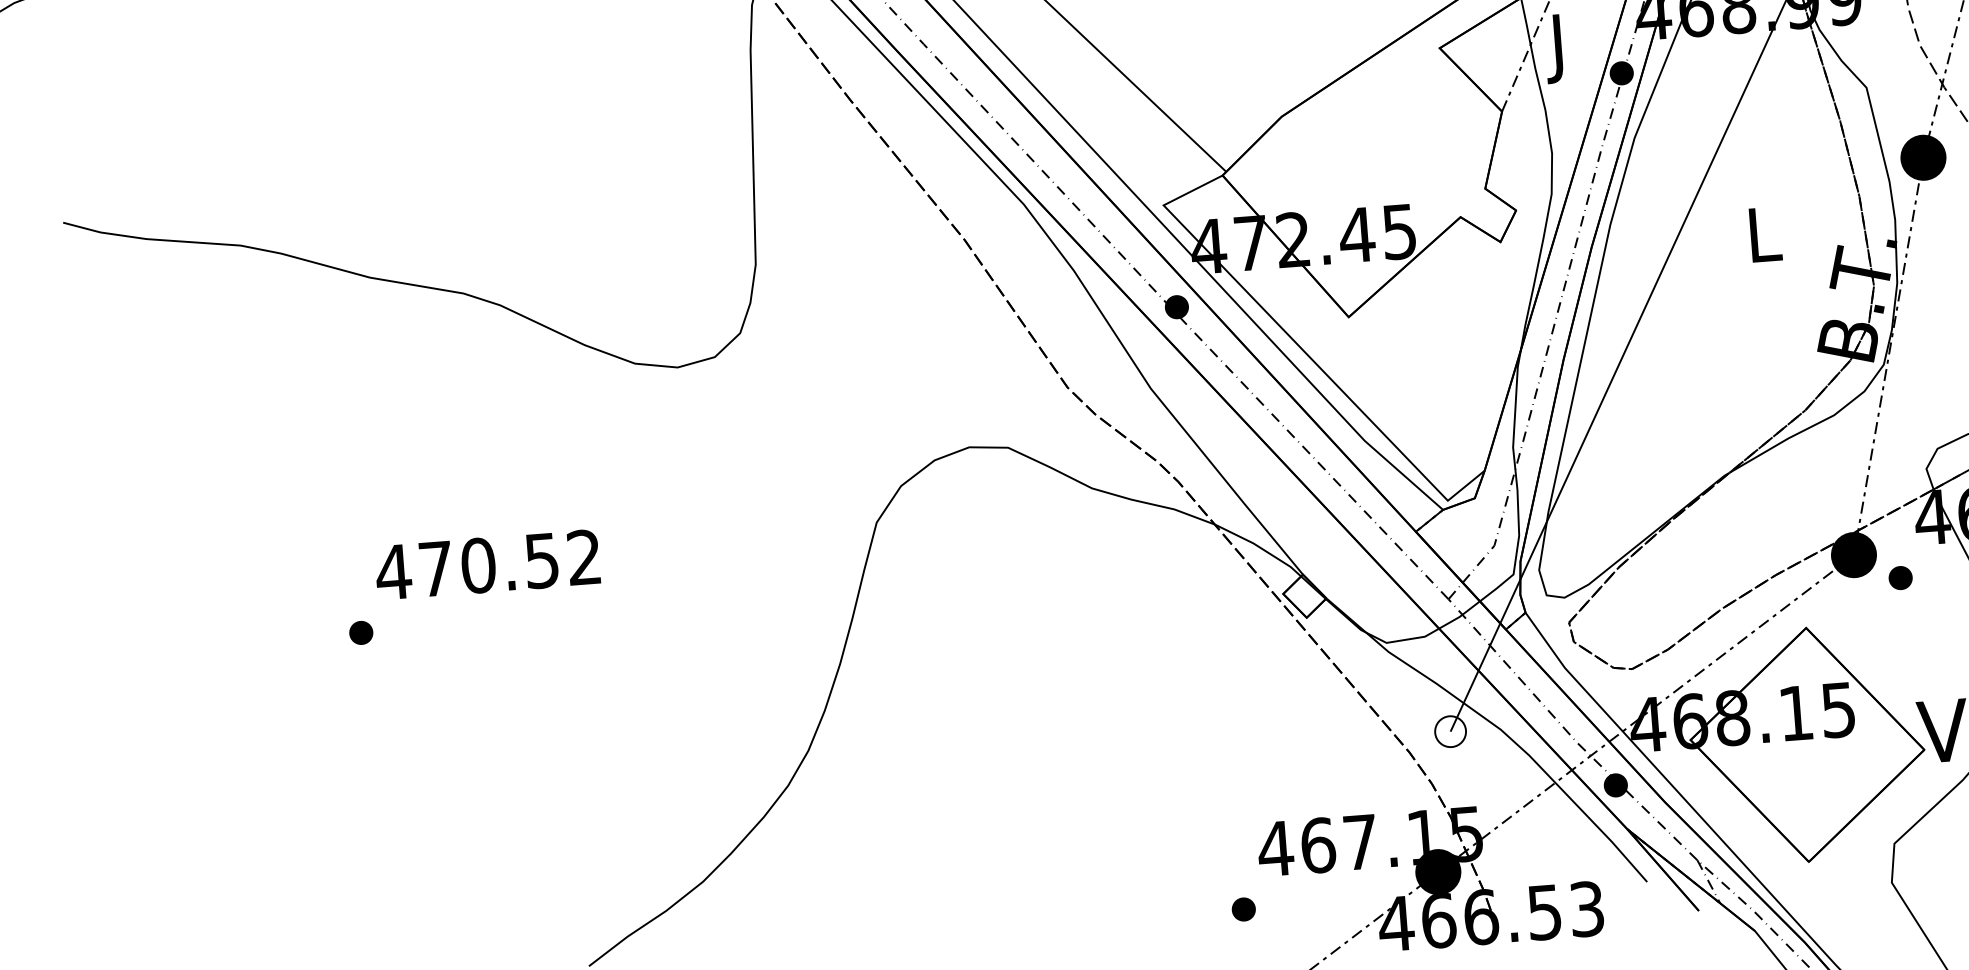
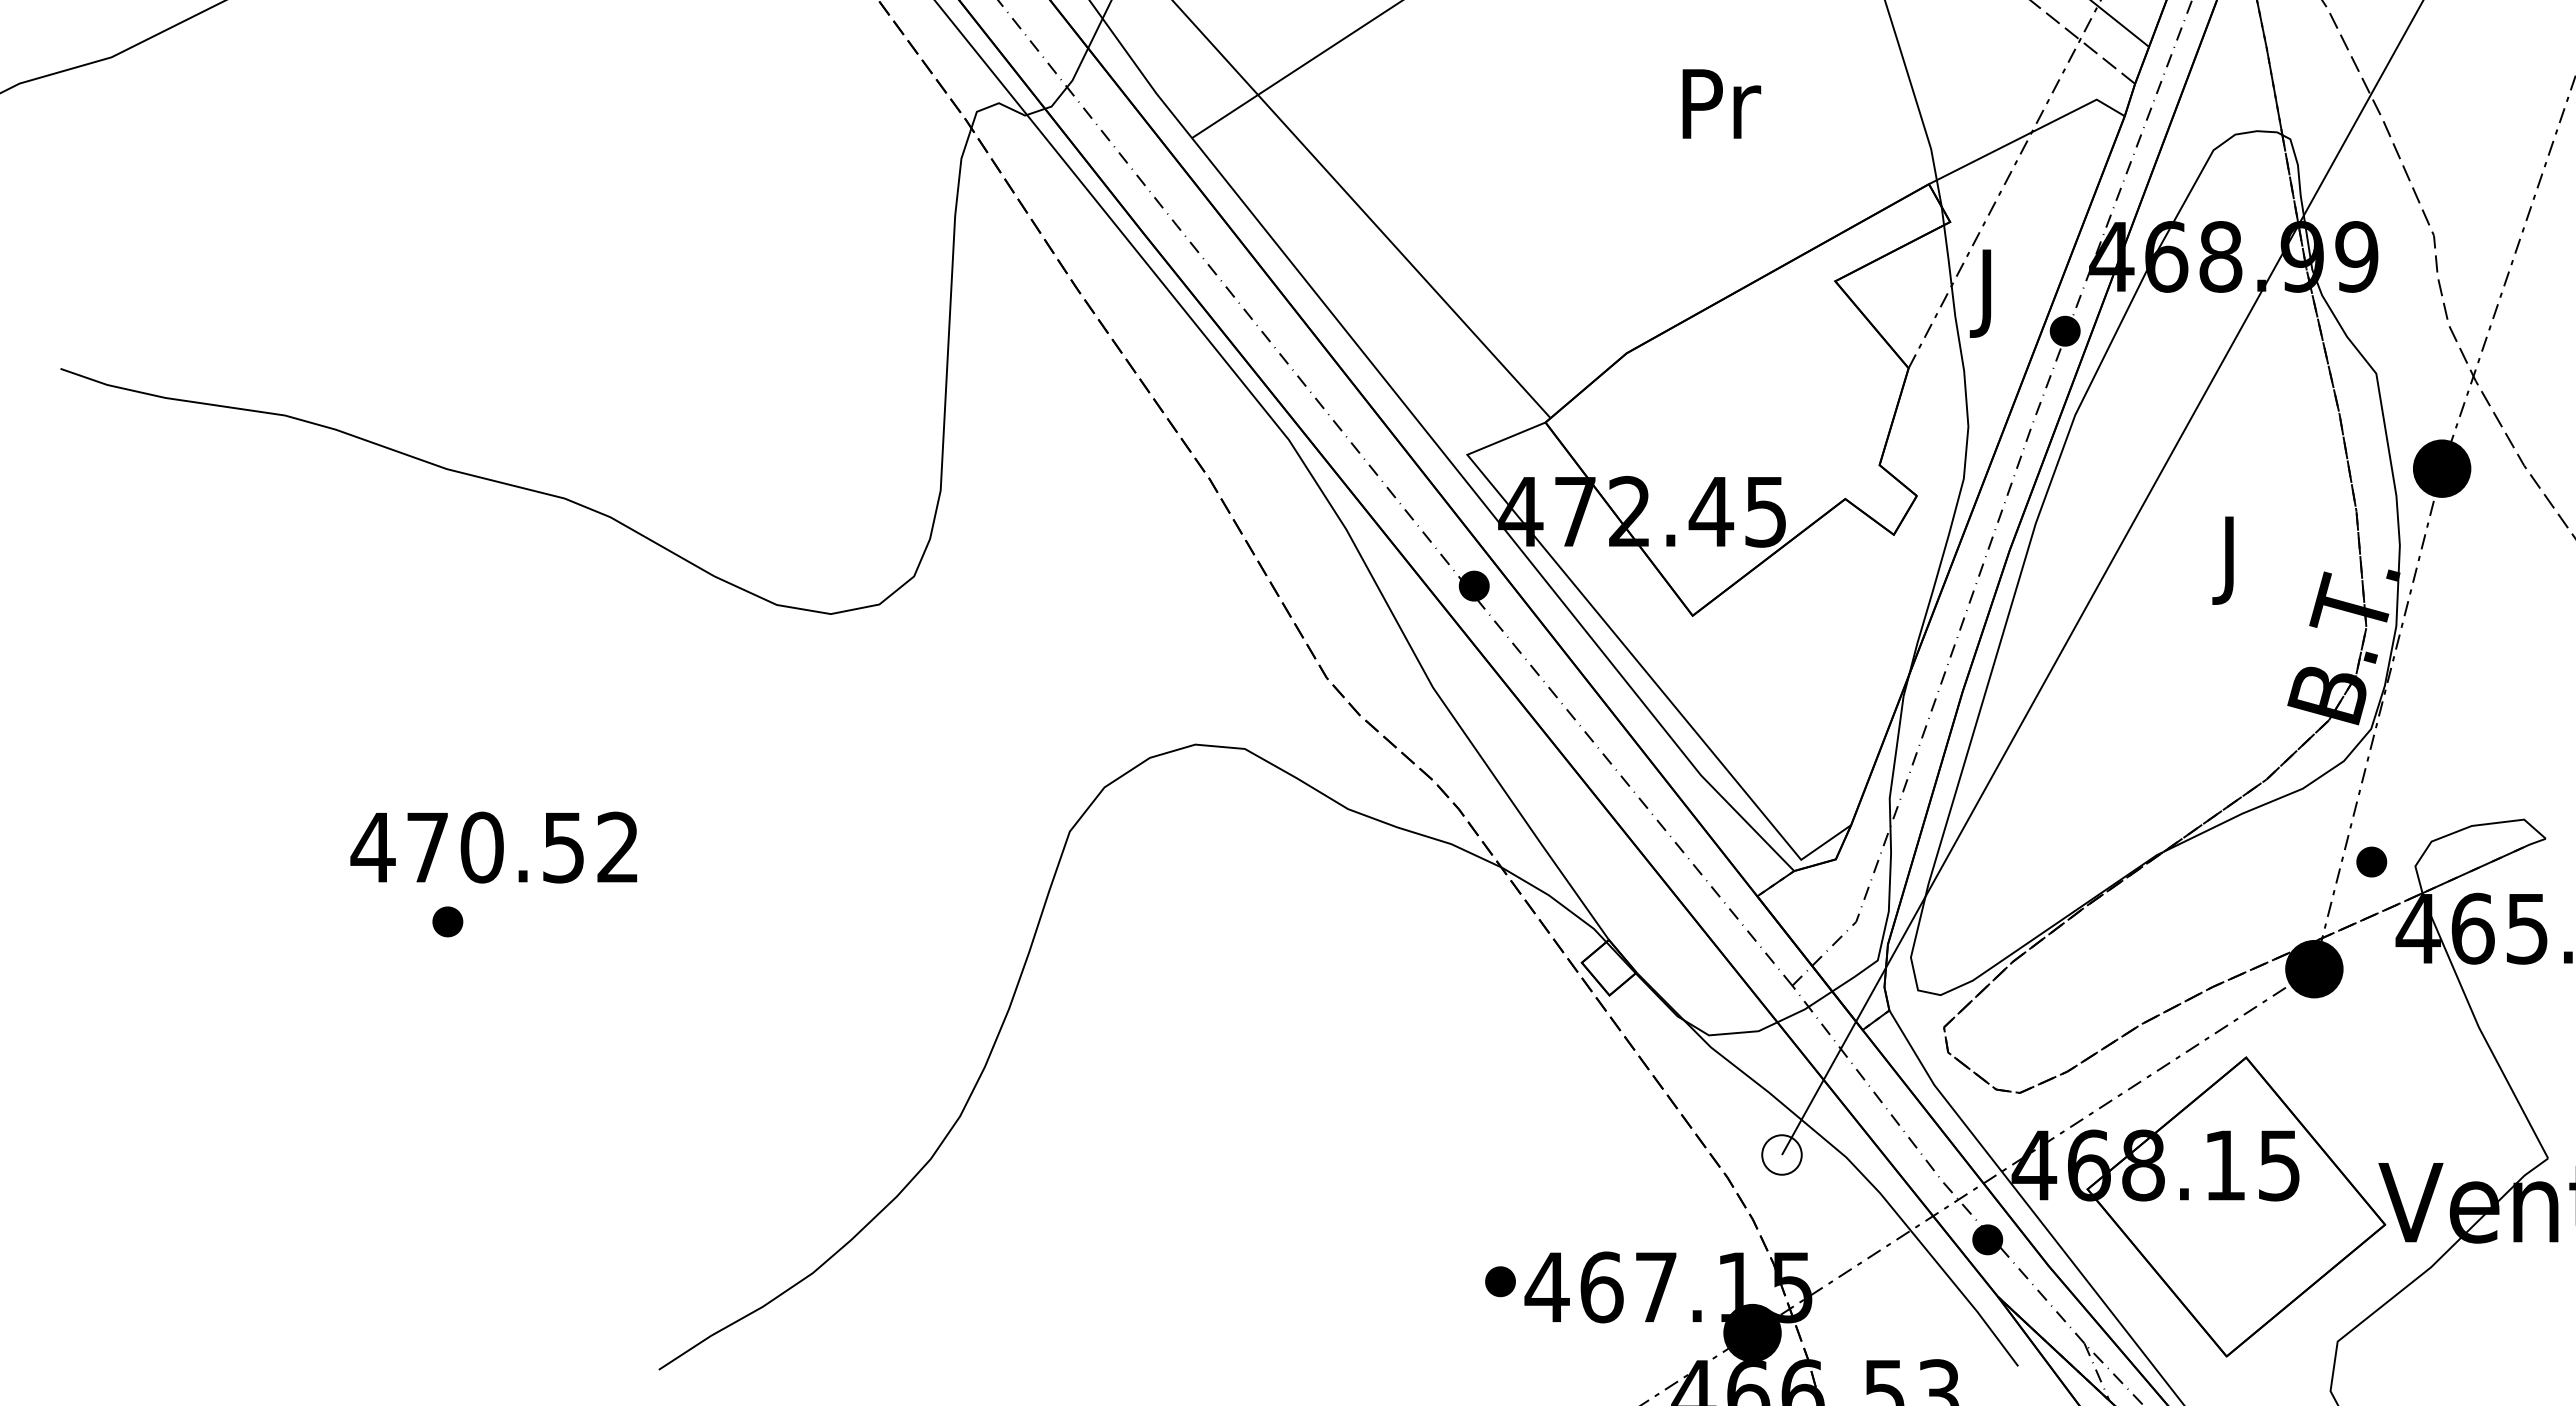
text: (1765, 241) -> (2232, 560), L -> J
text: (487, 564) -> (493, 847), moved
part: (1900, 577) -> (2371, 861), moved
part: (360, 632) -> (447, 921), moved
part: (1243, 909) -> (1500, 1281), moved

